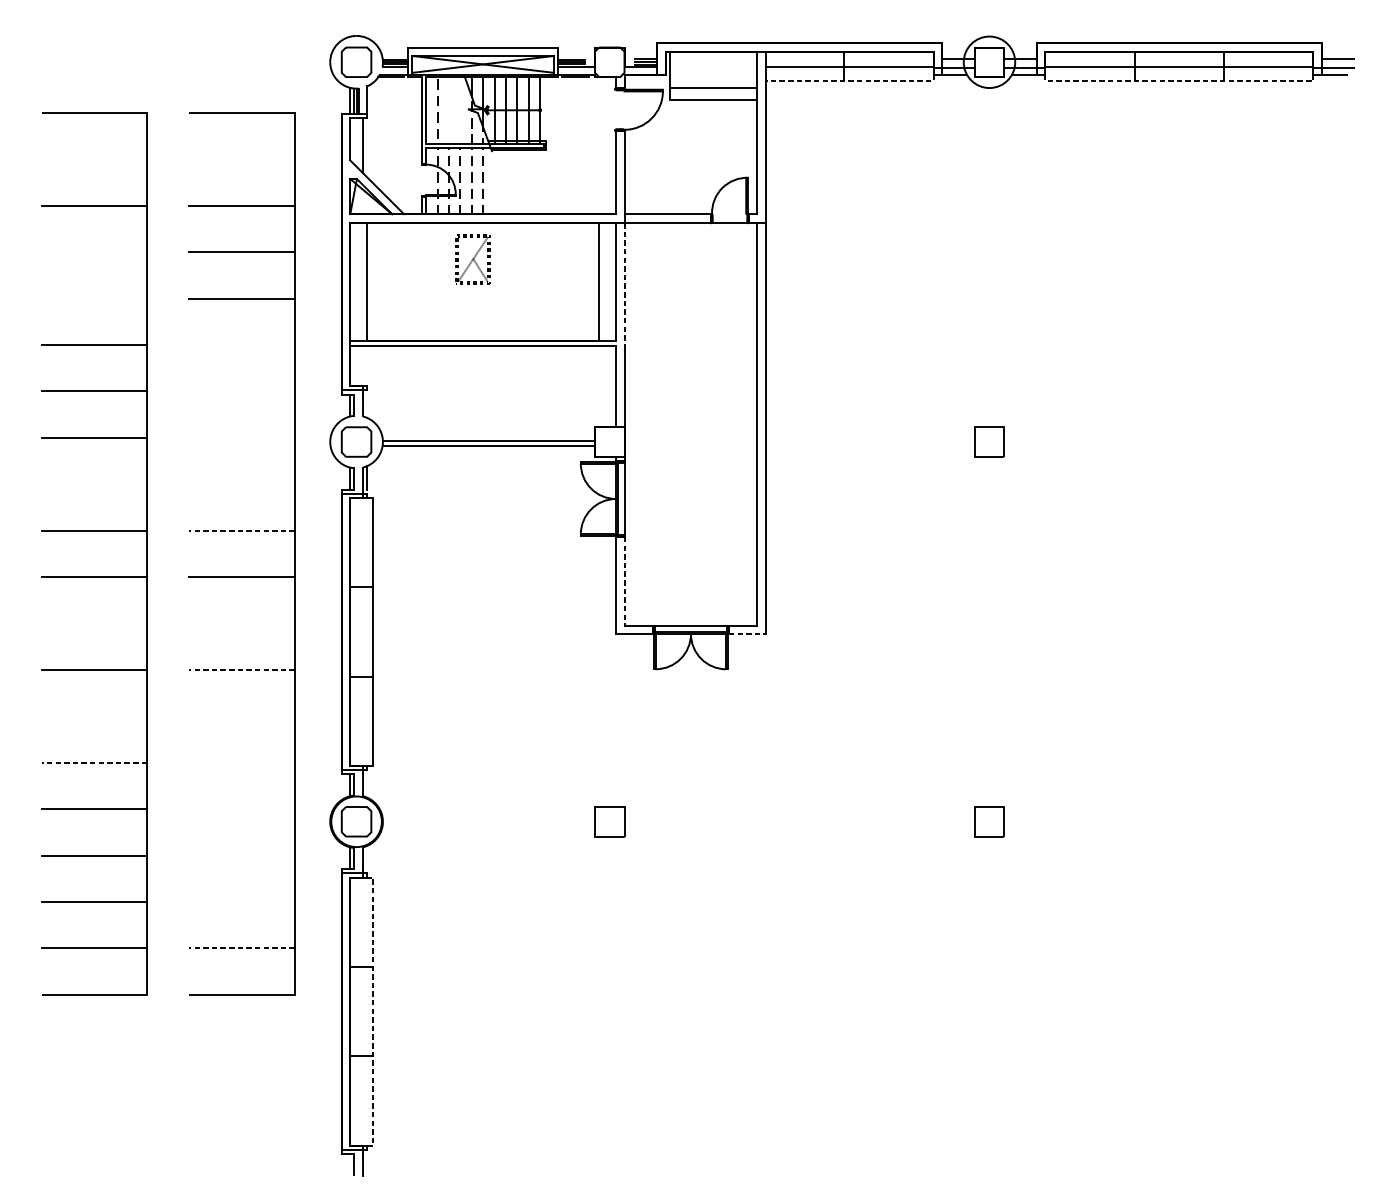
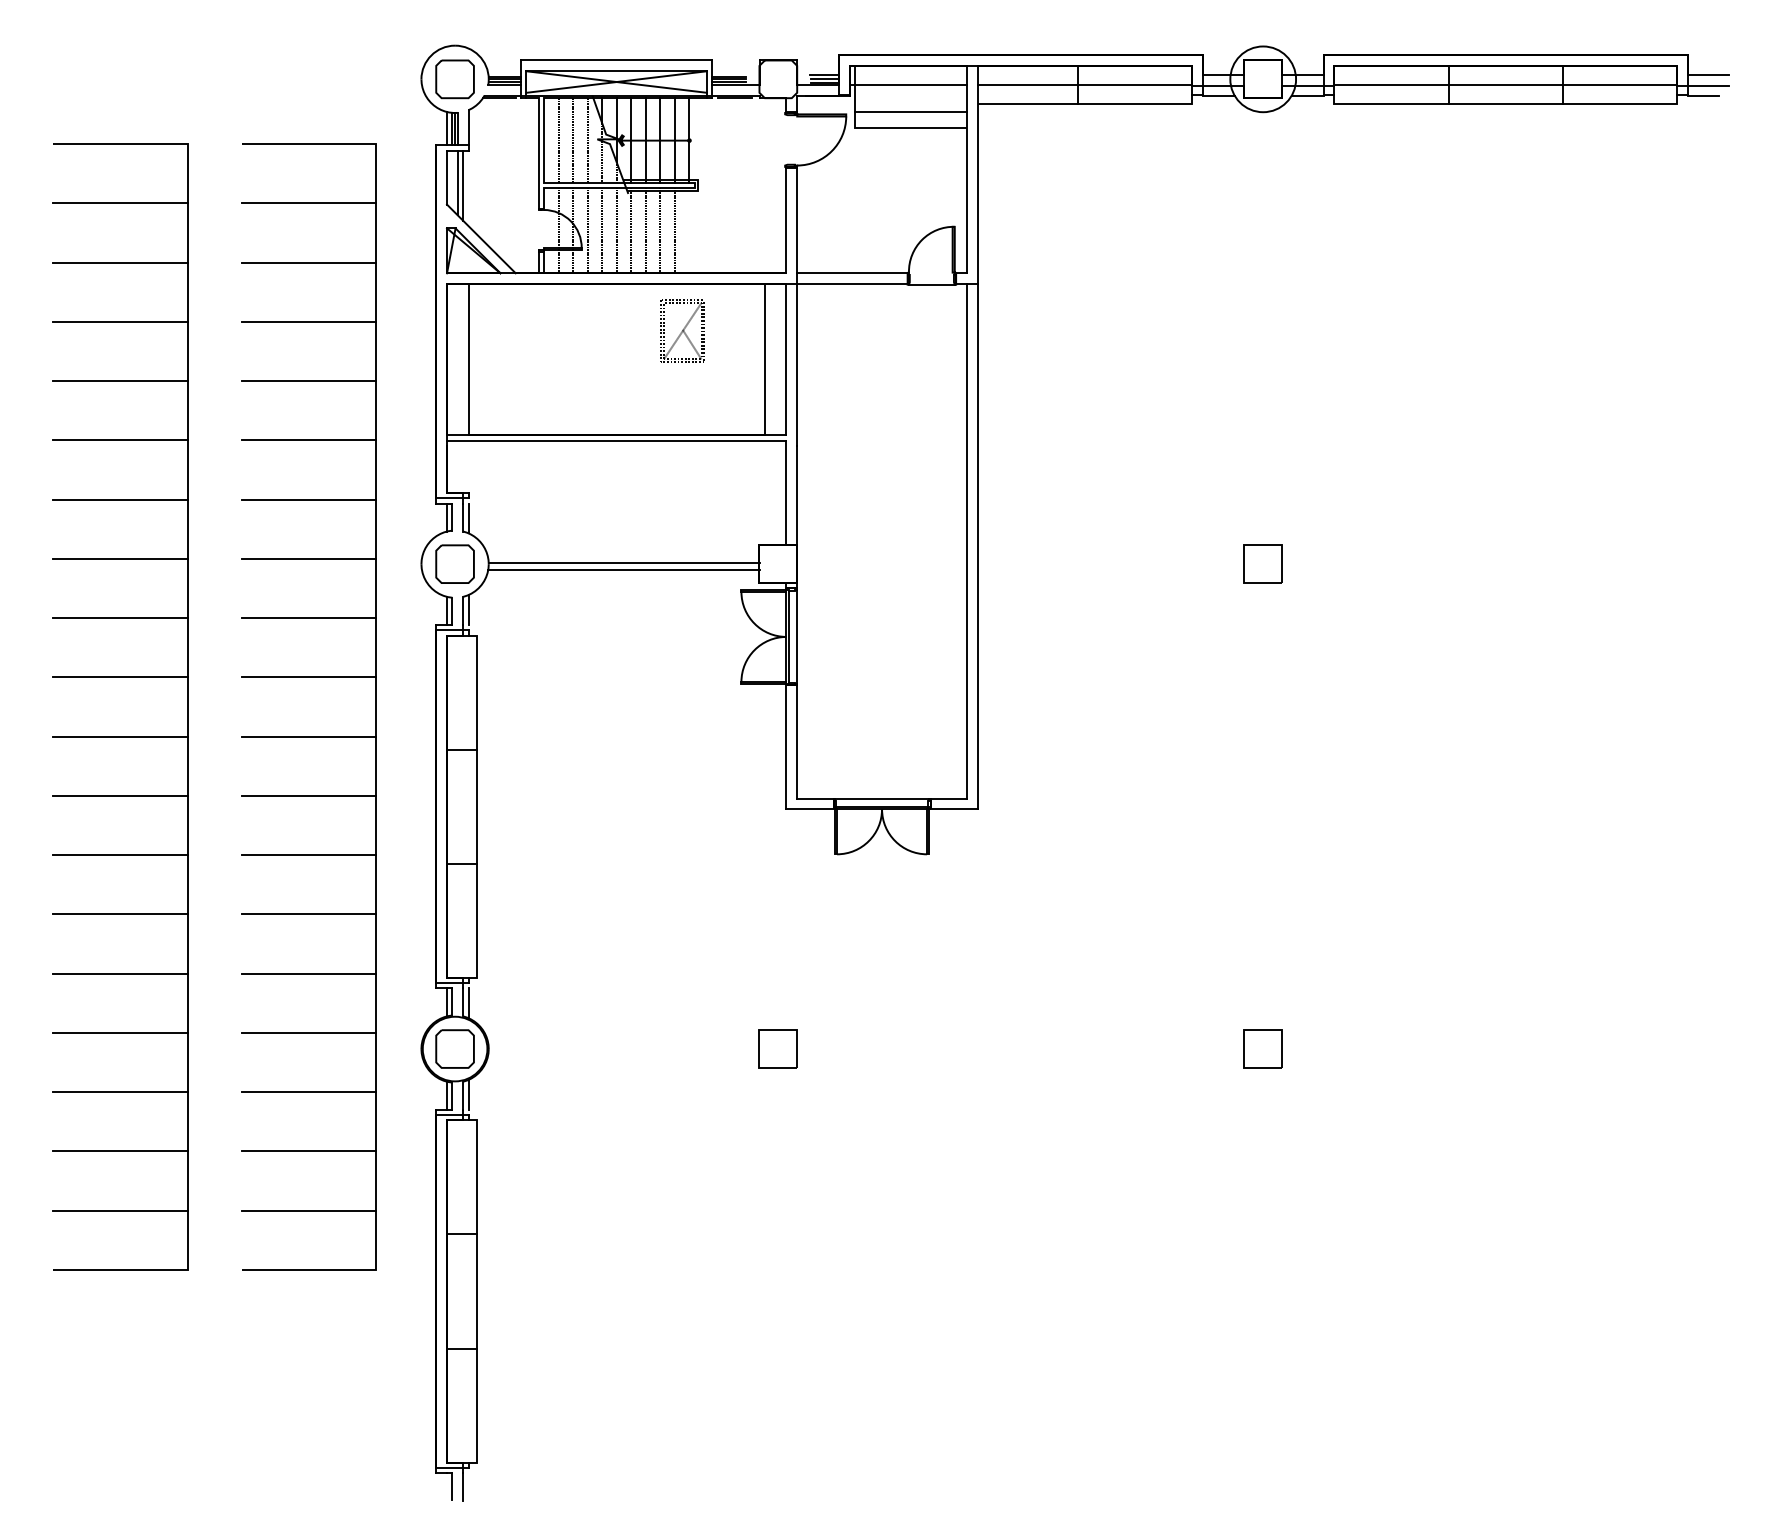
line: (710, 66) -> (907, 84), added
line: (853, 81) -> (1089, 103), dashed -> solid
line: (1180, 81) -> (1506, 103), dashed -> solid
line: (449, 110) -> (573, 140), added
line: (460, 110) -> (587, 140), added
line: (358, 143) -> (457, 182), added
line: (94, 159) -> (120, 203), added
line: (241, 159) -> (308, 203), added
line: (494, 180) -> (631, 230), added
line: (505, 180) -> (645, 230), added
line: (517, 180) -> (660, 230), added
line: (528, 180) -> (674, 230), added
line: (94, 251) -> (120, 321), added
part: (472, 259) -> (682, 330), moved
line: (624, 285) -> (797, 364), dashed -> solid
line: (94, 298) -> (120, 381), added
line: (241, 345) -> (308, 440), added
line: (241, 391) -> (308, 499), added
line: (367, 406) -> (468, 518), added
line: (241, 437) -> (308, 558), added
line: (94, 484) -> (120, 618), added
line: (241, 484) -> (308, 618), added
line: (241, 530) -> (308, 677), dashed -> solid
line: (624, 580) -> (797, 741), dashed -> solid
line: (94, 623) -> (120, 795), added
line: (241, 623) -> (308, 795), added
line: (747, 634) -> (954, 809), dashed -> solid
line: (241, 670) -> (308, 855), dashed -> solid
line: (94, 716) -> (120, 914), added
line: (241, 716) -> (308, 914), added
line: (93, 762) -> (119, 973), dashed -> solid
line: (241, 762) -> (308, 973), added
line: (367, 786) -> (468, 1003), added
line: (241, 808) -> (308, 1032), added
line: (241, 855) -> (308, 1092), added
line: (367, 857) -> (468, 1094), added
line: (241, 902) -> (308, 1151), added
line: (241, 948) -> (308, 1210), dashed -> solid
line: (373, 1010) -> (476, 1290), dashed -> solid

